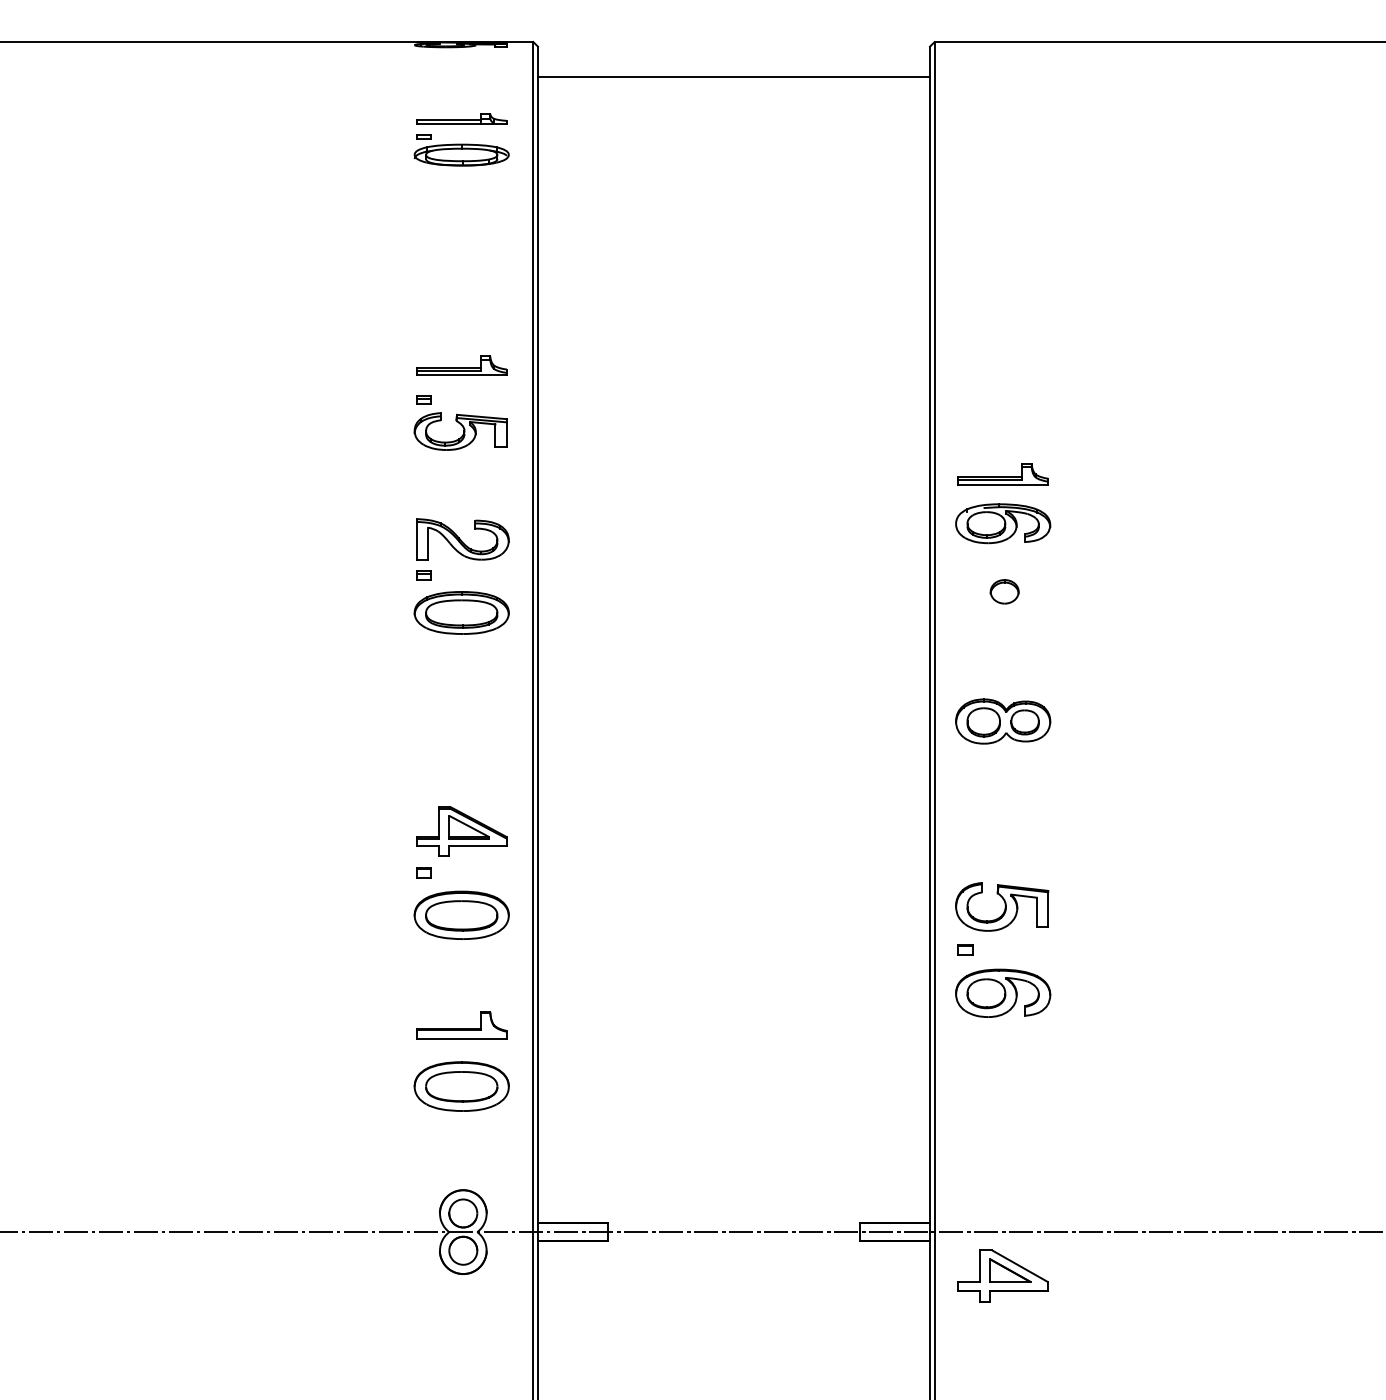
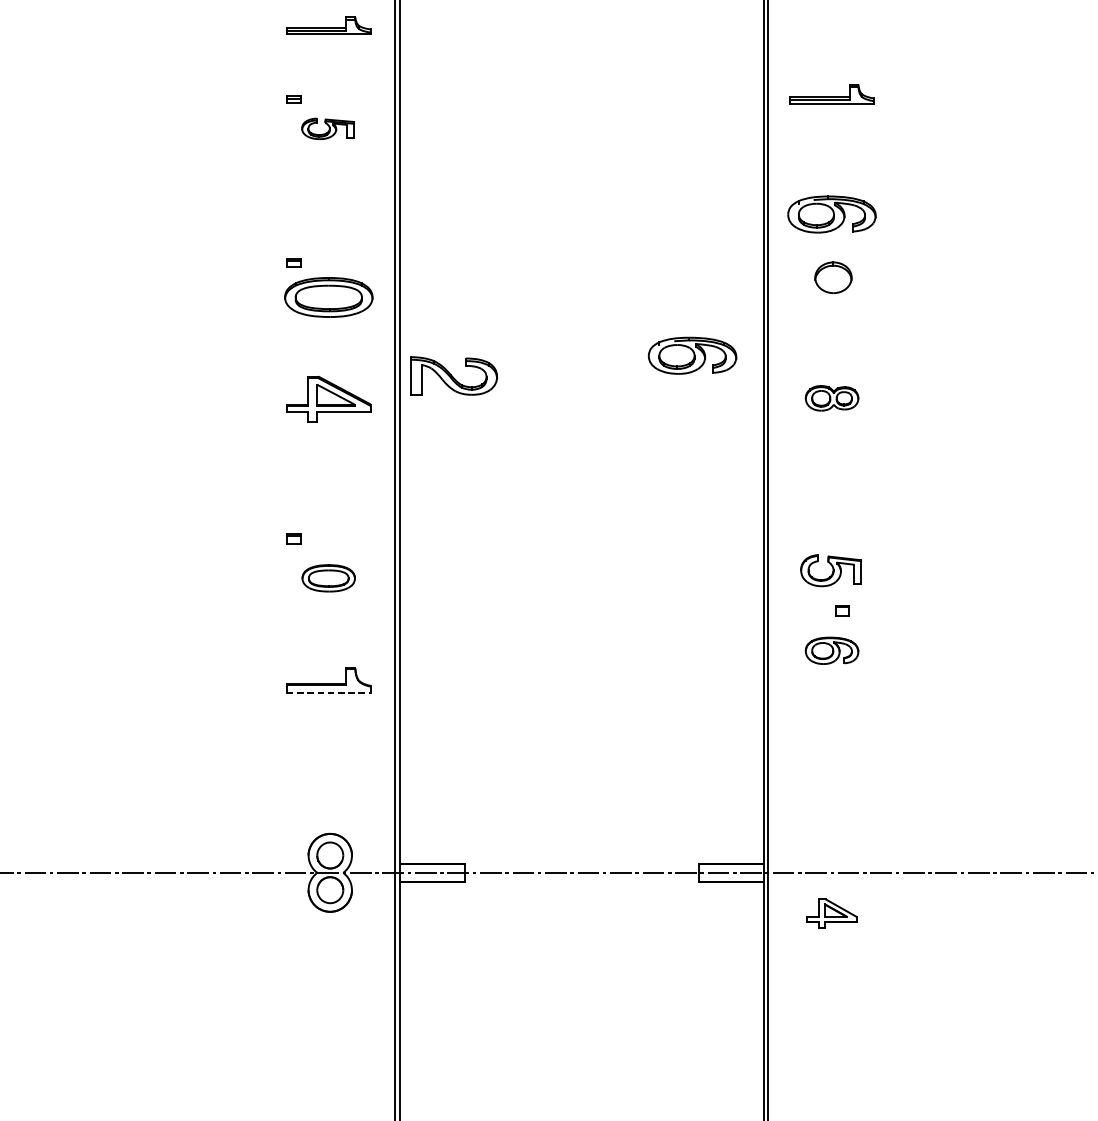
part: (461, 365) -> (328, 25), moved
part: (460, 431) -> (327, 128), size x0.6
part: (1002, 474) -> (831, 94), moved
part: (462, 539) -> (454, 376), moved
part: (1004, 591) -> (833, 277), size x1.4
part: (853, 675) -> (692, 355), added
part: (1003, 721) -> (832, 398), size x0.6
part: (461, 831) -> (328, 399), moved
part: (1002, 906) -> (831, 570), size x0.7
part: (461, 914) -> (328, 577), size x0.6
part: (965, 949) -> (842, 610), moved
part: (1003, 992) -> (832, 650), size x0.6
line: (462, 1038) -> (329, 692), solid -> dashed
part: (461, 1086) -> (328, 737), removed
part: (1002, 1275) -> (831, 913), size x0.6

